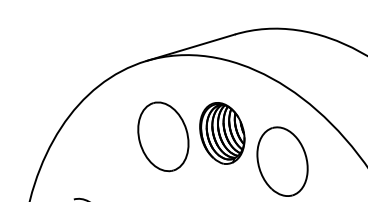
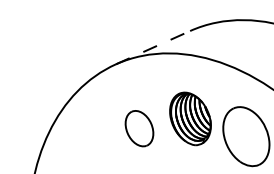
line: (191, 47) -> (153, 47), solid -> dashed
part: (163, 136) -> (139, 128), size x0.6

